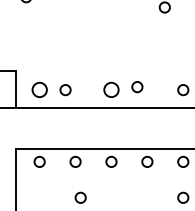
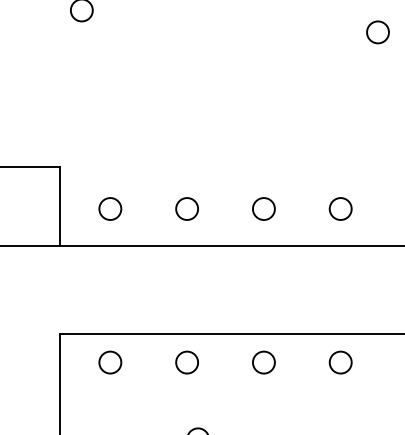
circle: (137, 87) -> (340, 209), moved
circle: (39, 90) -> (109, 209), size x0.71
circle: (65, 90) -> (186, 209), moved
circle: (111, 90) -> (263, 209), size x0.71

